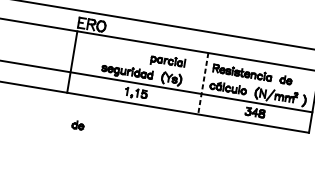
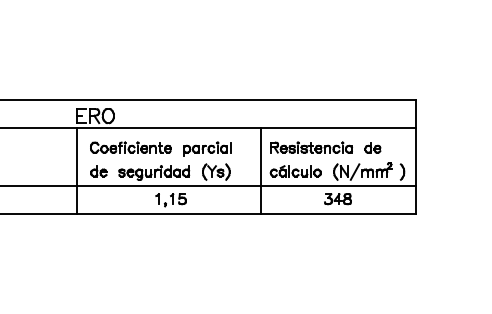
part: (113, 51) -> (130, 147), added
line: (203, 83) -> (260, 171), dashed -> solid
part: (77, 125) -> (98, 171), moved

